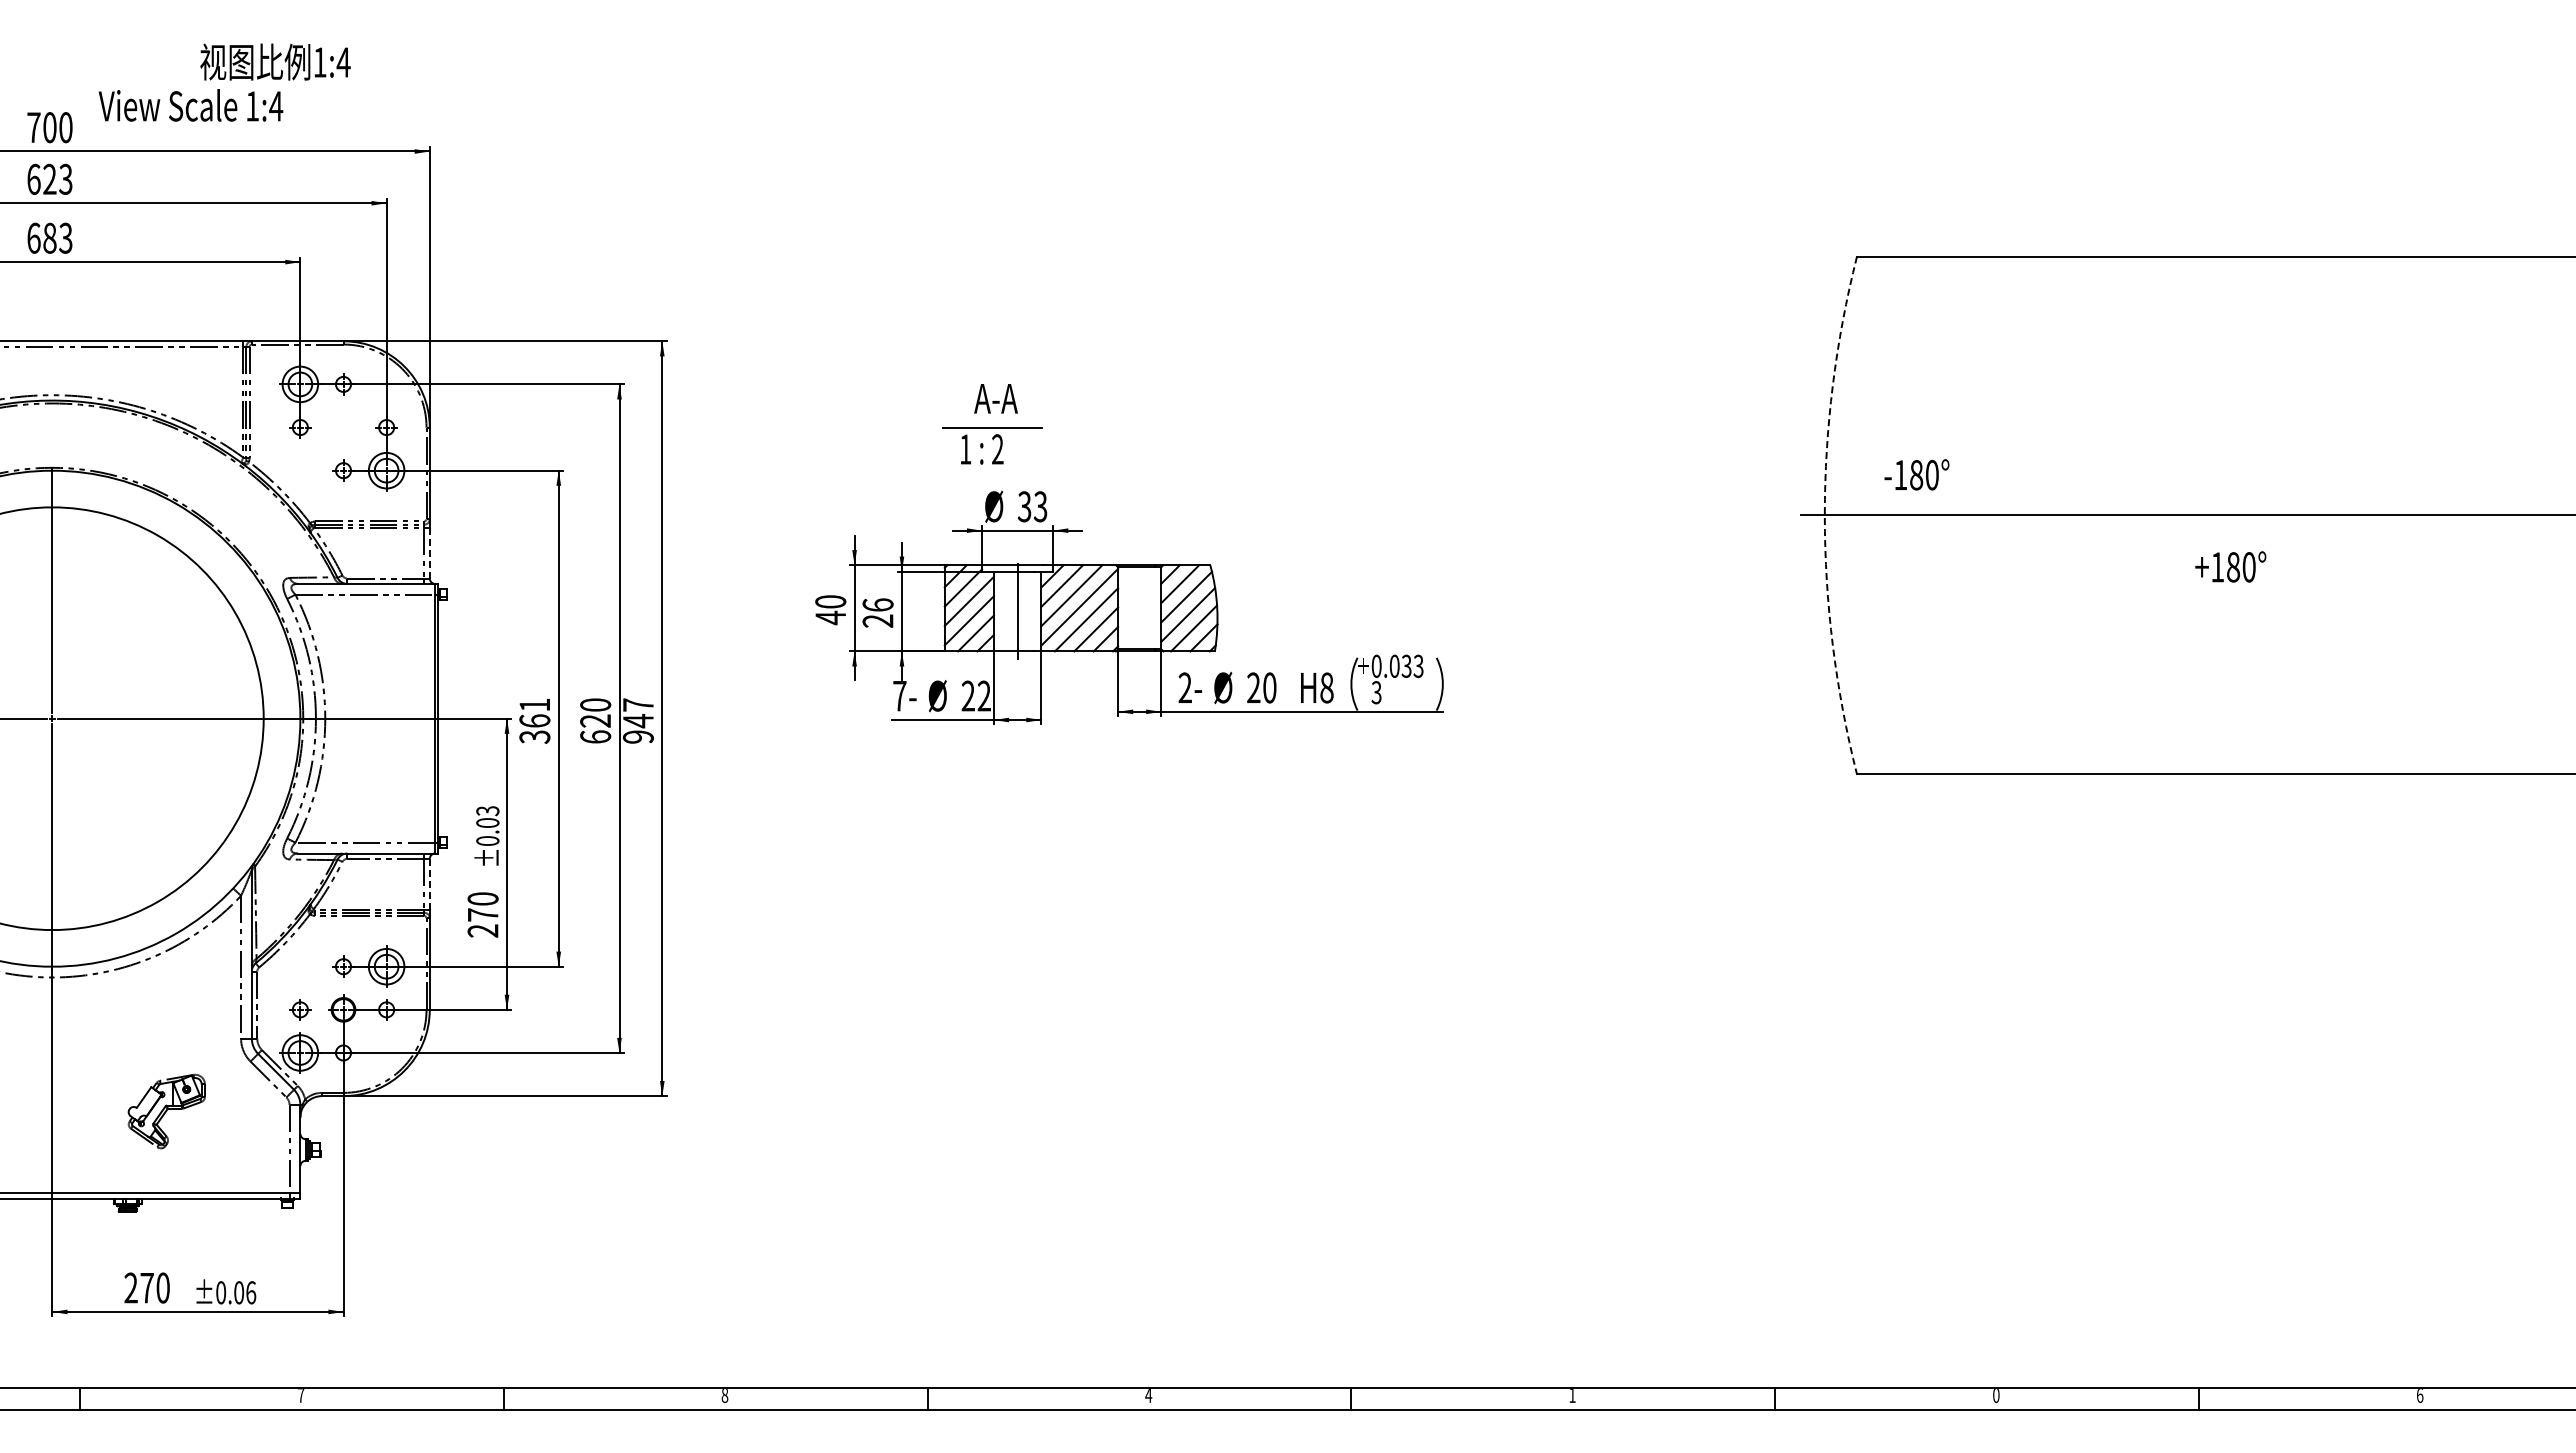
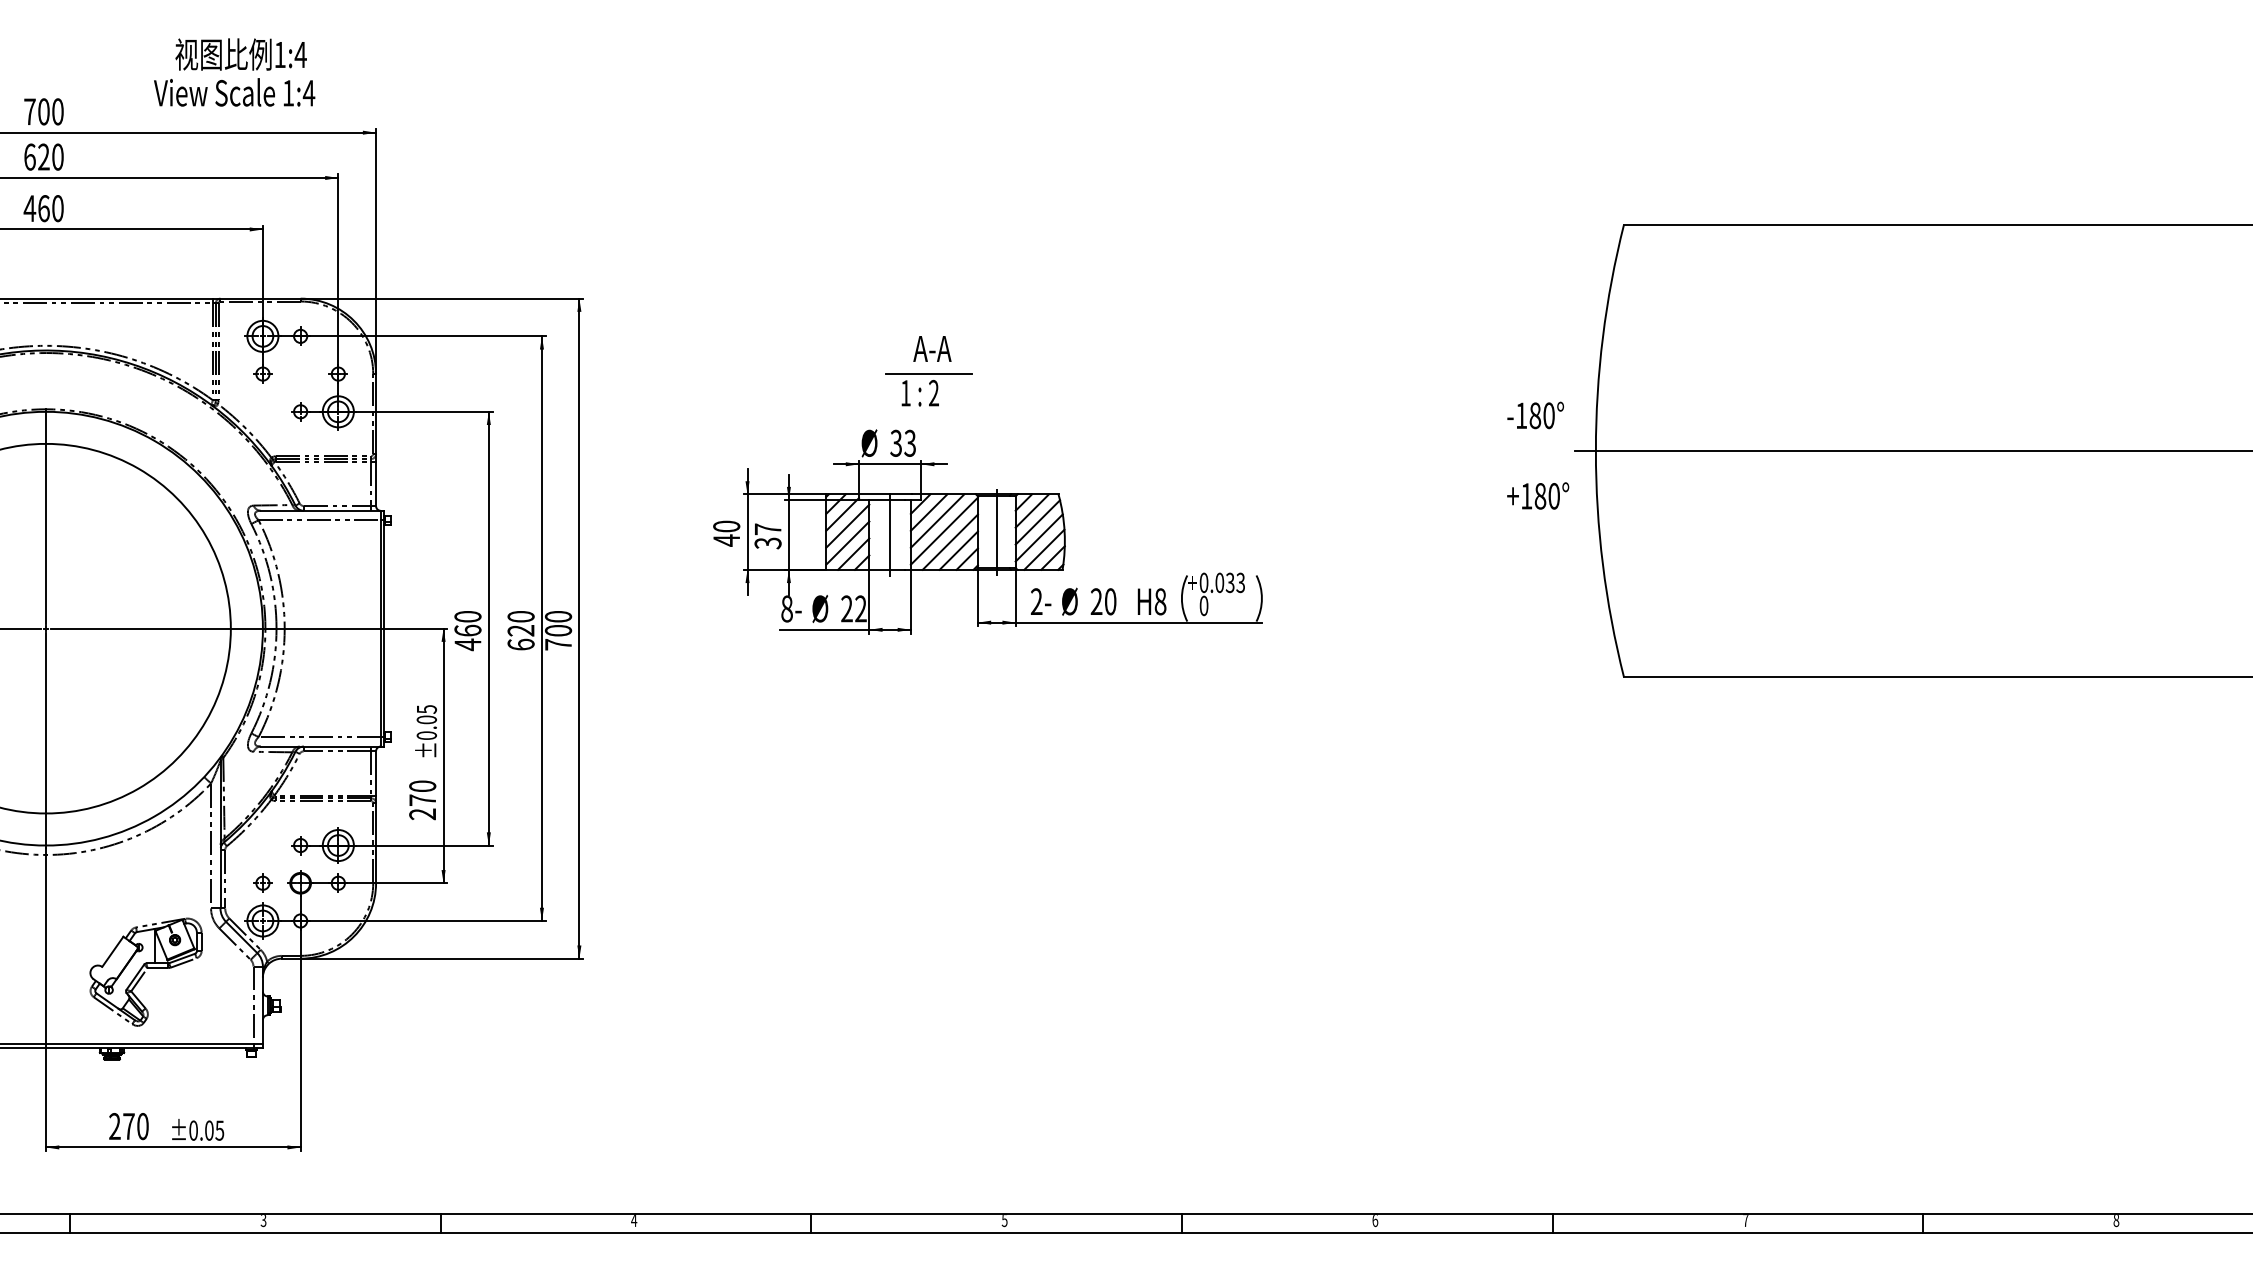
text: (190, 105) -> (234, 92), moved
text: (65, 179) -> (57, 157), 623 -> 620
text: (49, 237) -> (43, 207), 683 -> 460
part: (992, 424) -> (929, 371), moved
text: (1916, 474) -> (1535, 415), moved
arc: (1824, 515) -> (1595, 451), dashed -> solid
line: (429, 552) -> (375, 483), dashed -> solid
text: (2230, 566) -> (1537, 495), moved
line: (1139, 607) -> (996, 531), added
text: (877, 613) -> (767, 536), 26 -> 37
text: (1376, 692) -> (1203, 605), 3 -> 0
text: (899, 695) -> (786, 608), 7- -> 8-
text: (637, 720) -> (557, 630), 947 -> 700
text: (534, 721) -> (467, 631), 361 -> 460
text: (487, 810) -> (426, 708), ±0.03 -> ±0.05
line: (429, 883) -> (375, 772), dashed -> solid
part: (166, 1111) -> (145, 972), size x1.67
text: (251, 1292) -> (220, 1130), ±0.06 -> ±0.05
text: (1572, 1395) -> (1375, 1220), 1 -> 6
text: (2419, 1395) -> (2115, 1220), 6 -> 8
text: (300, 1396) -> (263, 1221), 7 -> 3
text: (724, 1396) -> (633, 1221), 8 -> 4
text: (1148, 1396) -> (1004, 1221), 4 -> 5
text: (1996, 1396) -> (1746, 1221), 0 -> 7

